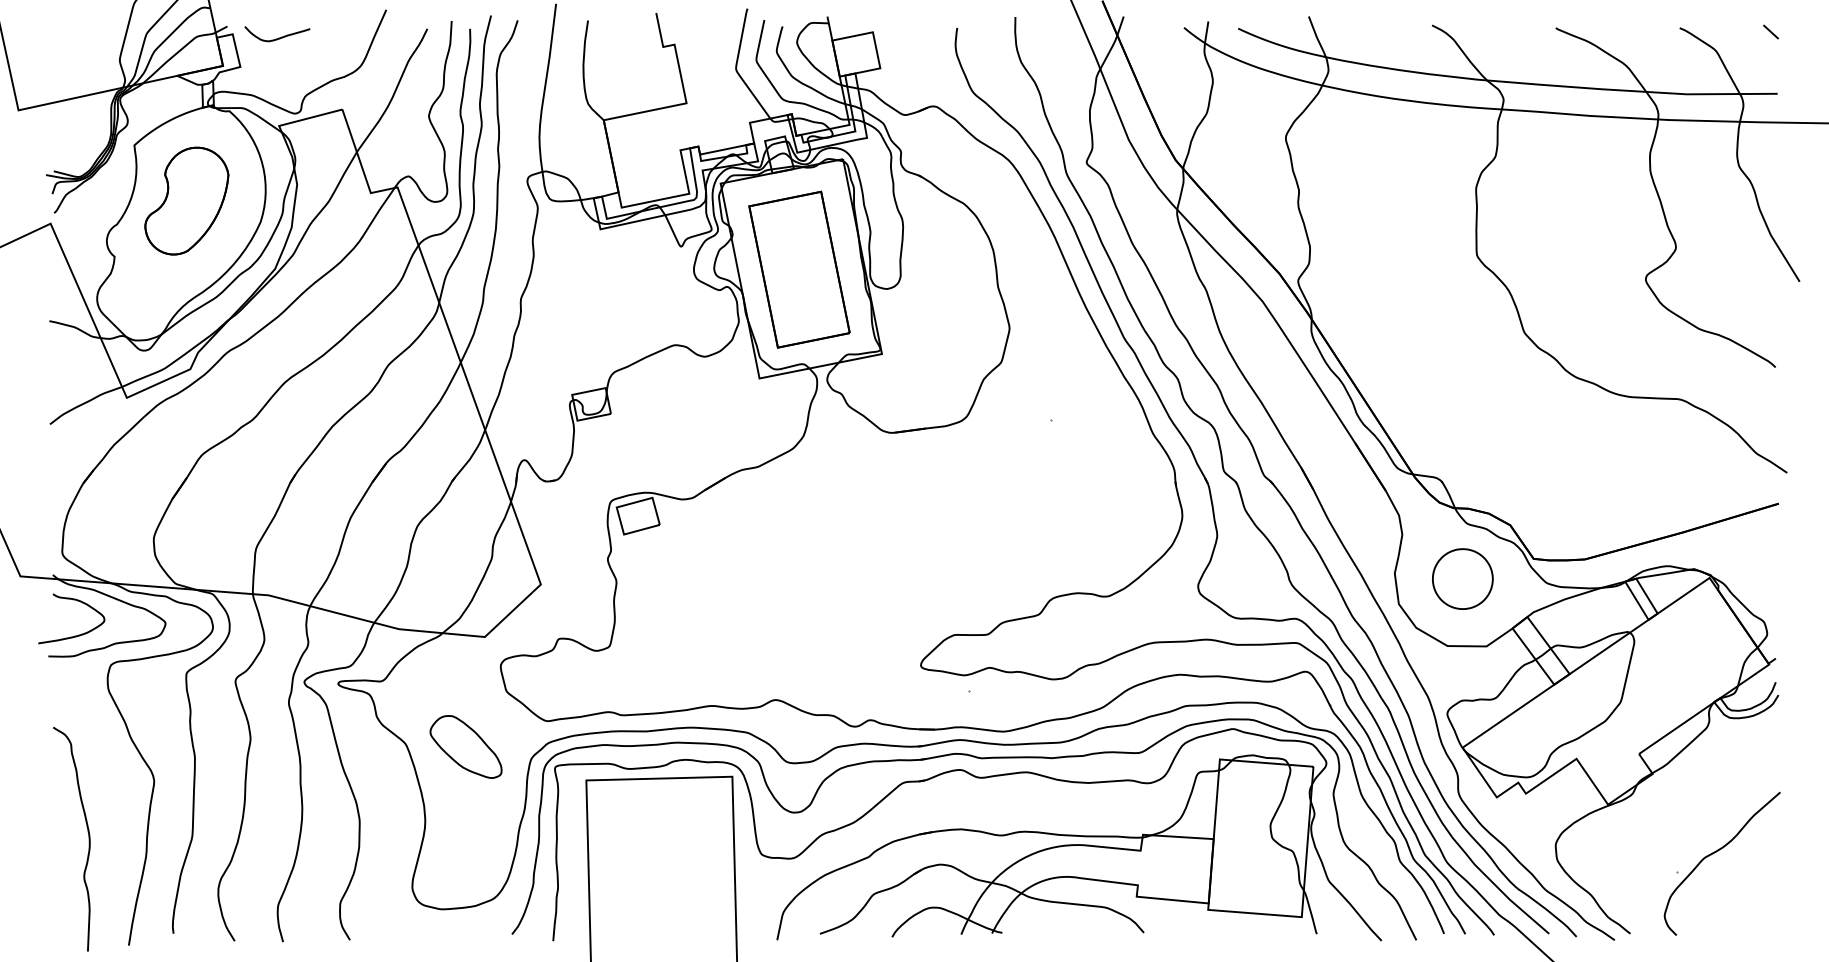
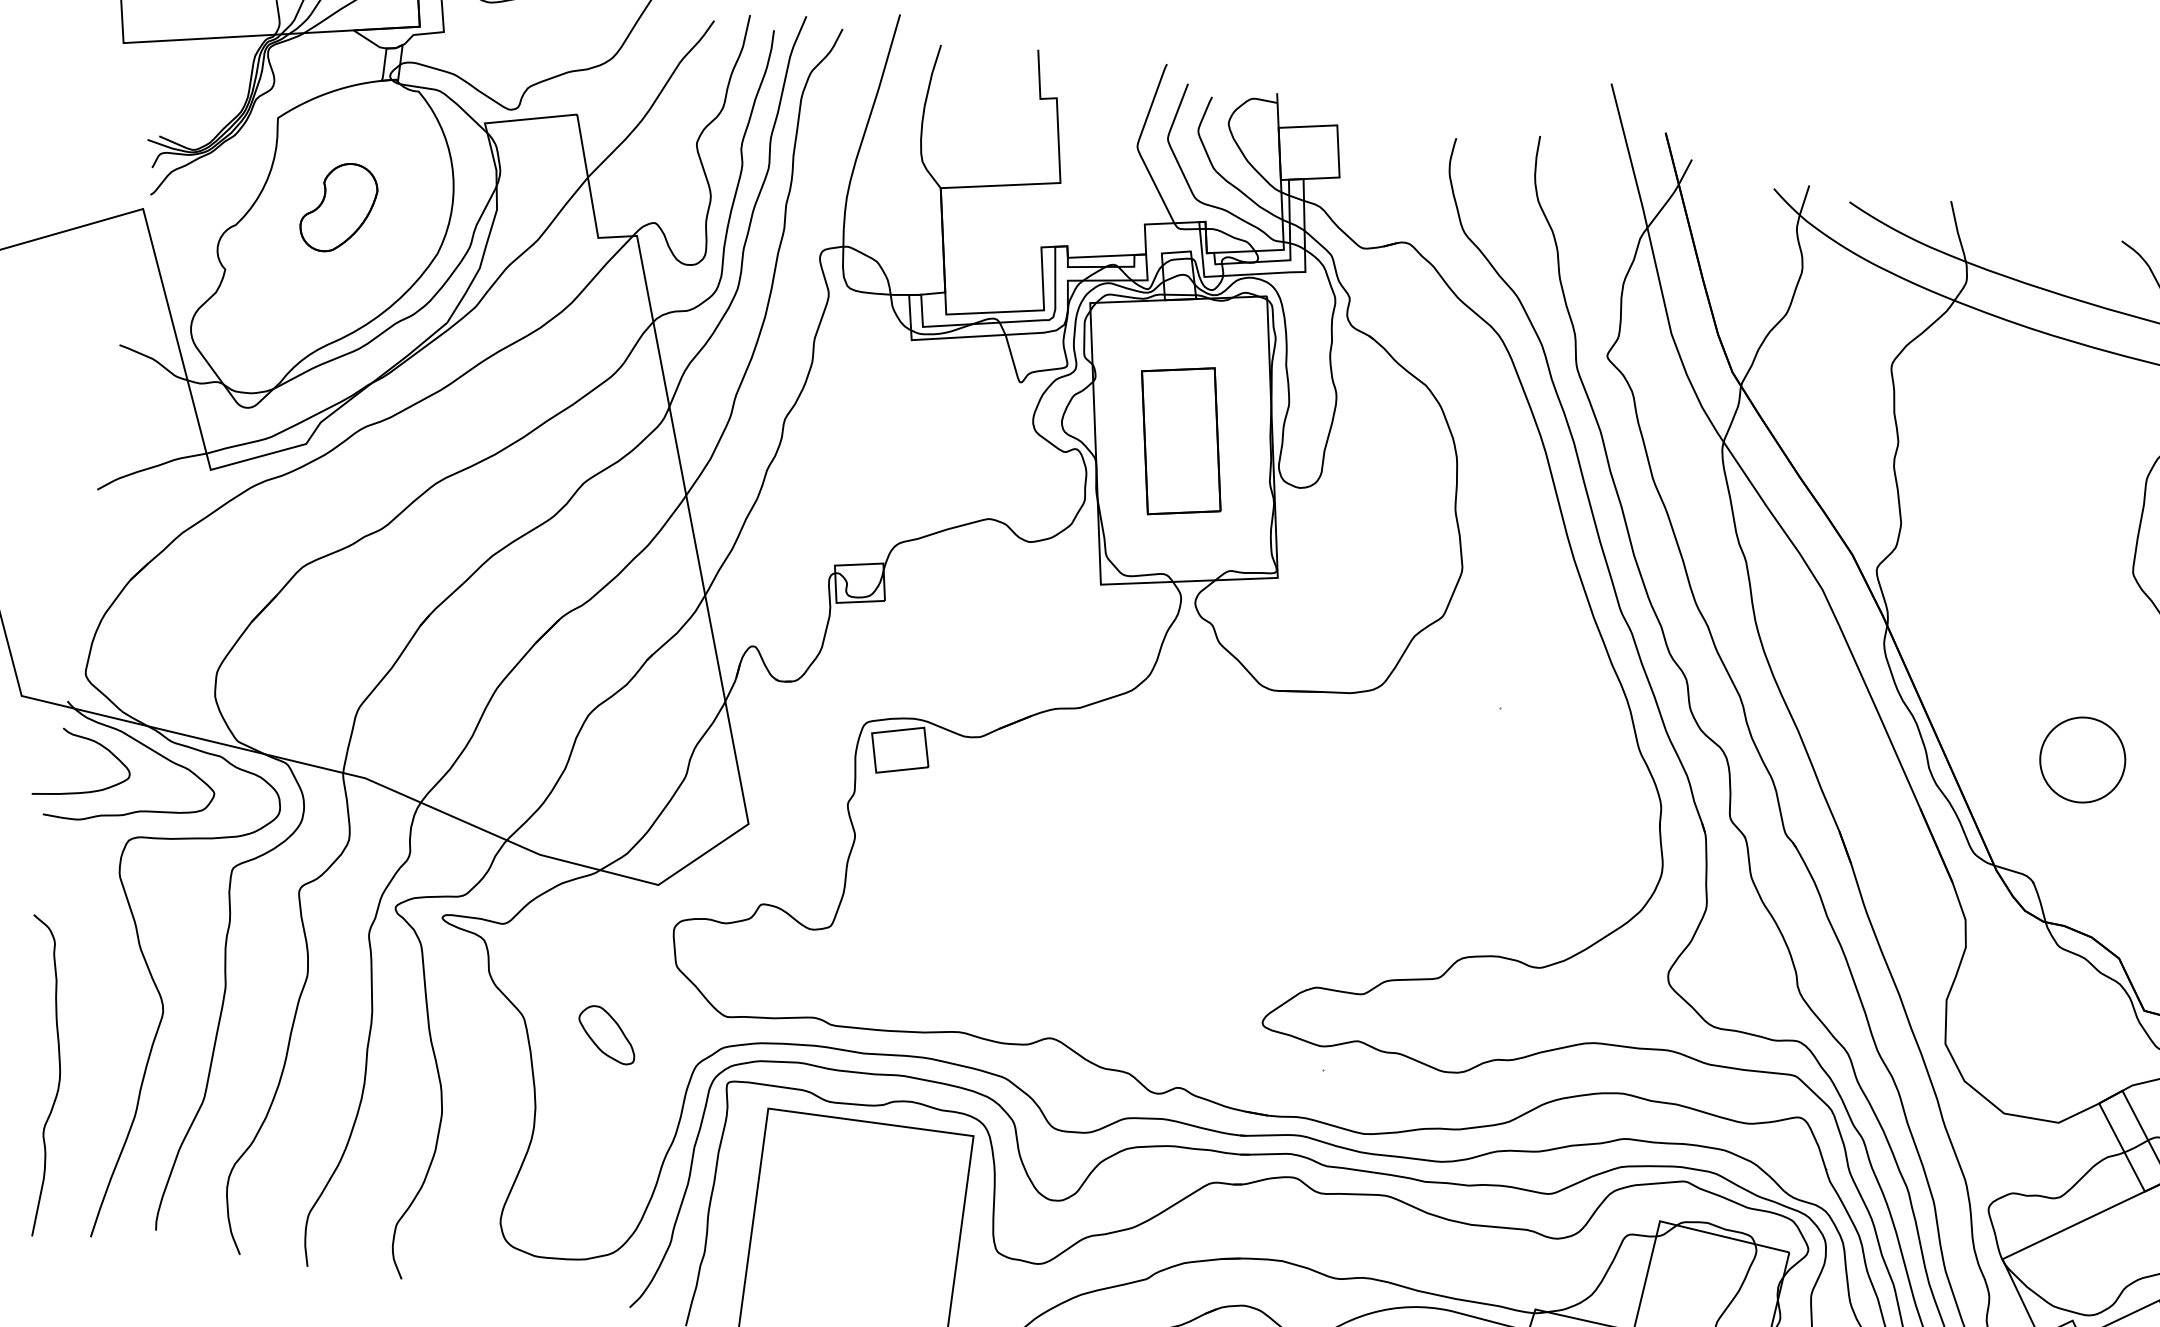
part: (186, 200) -> (338, 206), size x0.6
part: (799, 269) -> (1181, 441), size x0.7
part: (1462, 578) -> (2082, 759), moved
part: (465, 746) -> (606, 1033), size x0.6

